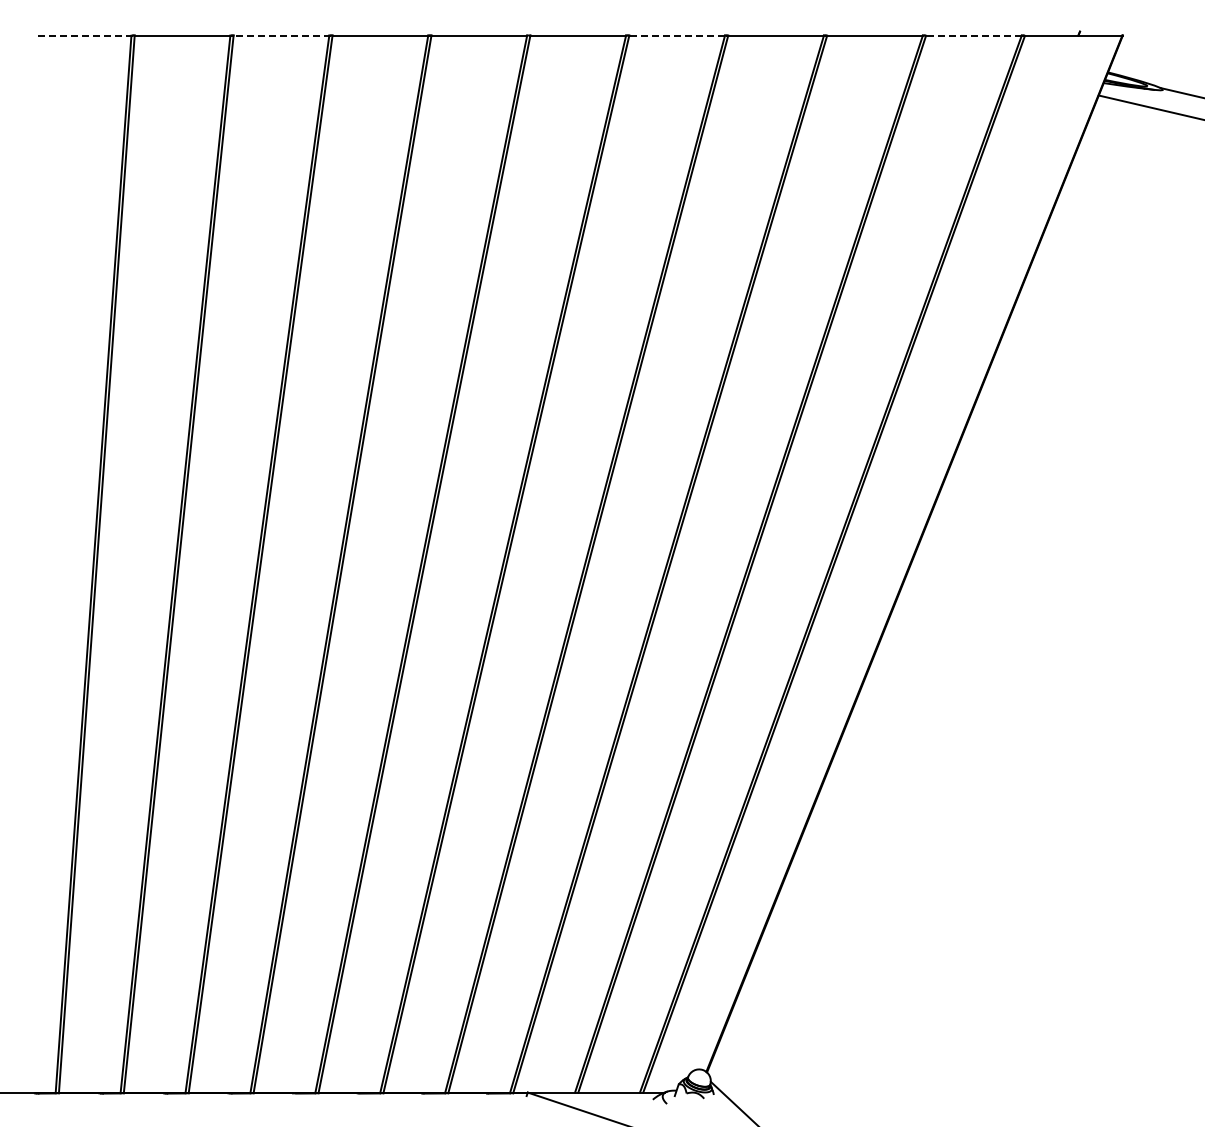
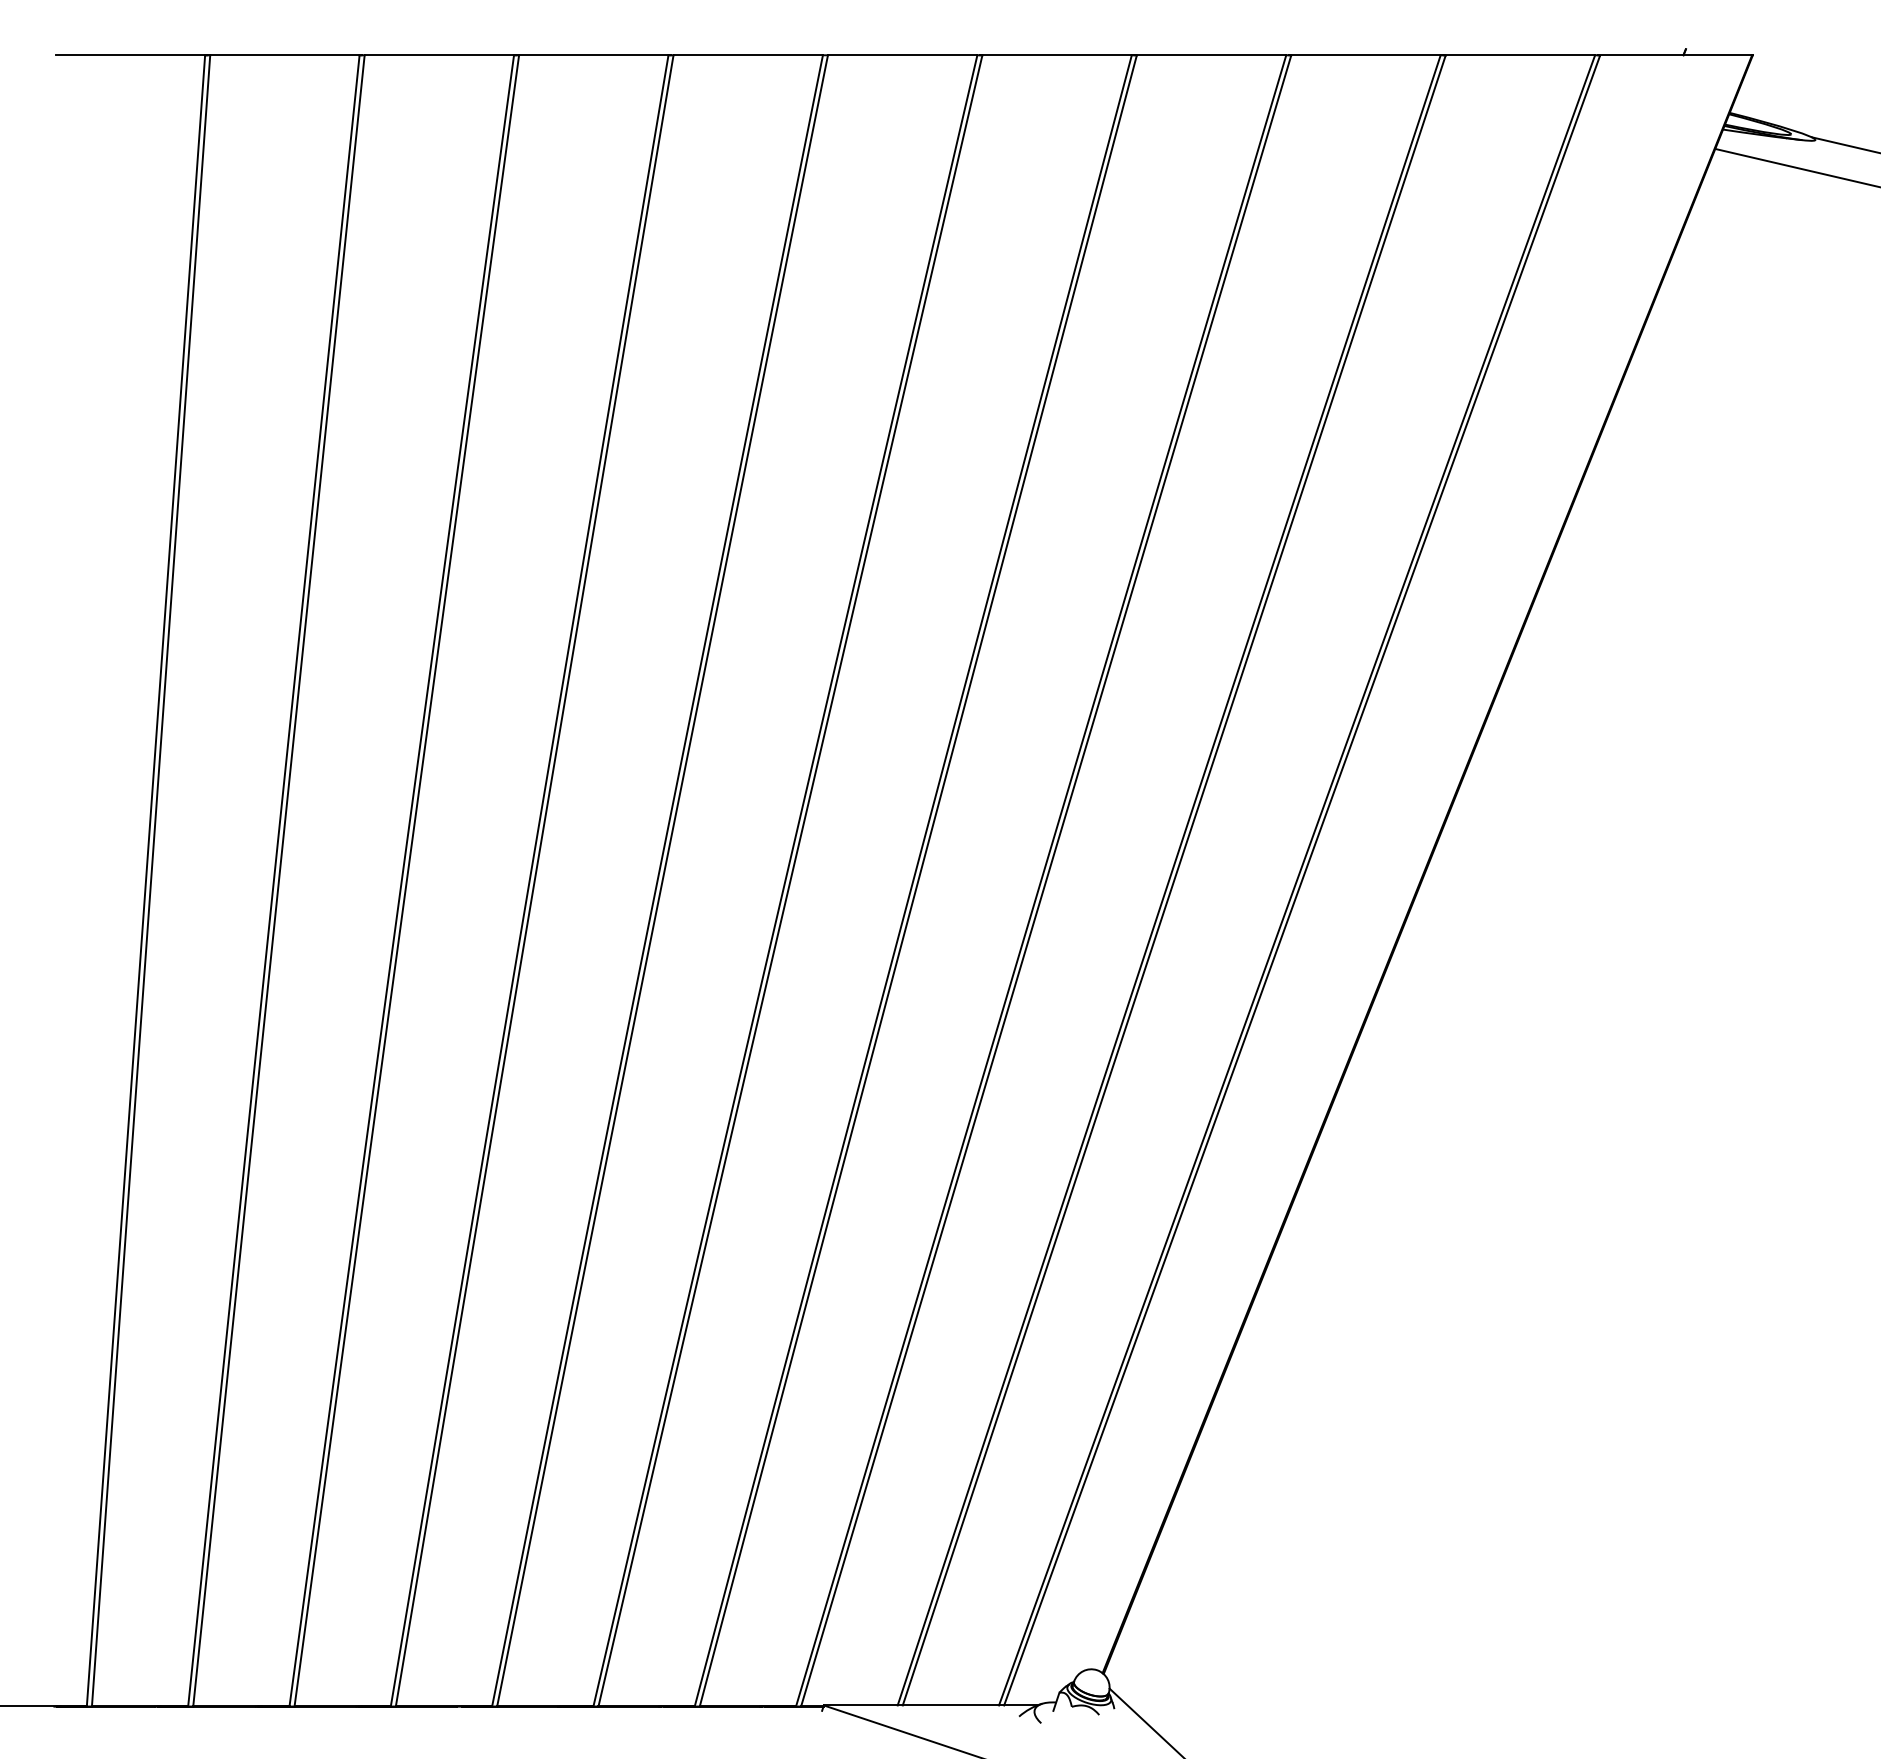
line: (84, 35) -> (131, 55), dashed -> solid
line: (282, 35) -> (440, 55), dashed -> solid
line: (676, 35) -> (1056, 55), dashed -> solid
line: (973, 35) -> (1519, 55), dashed -> solid

